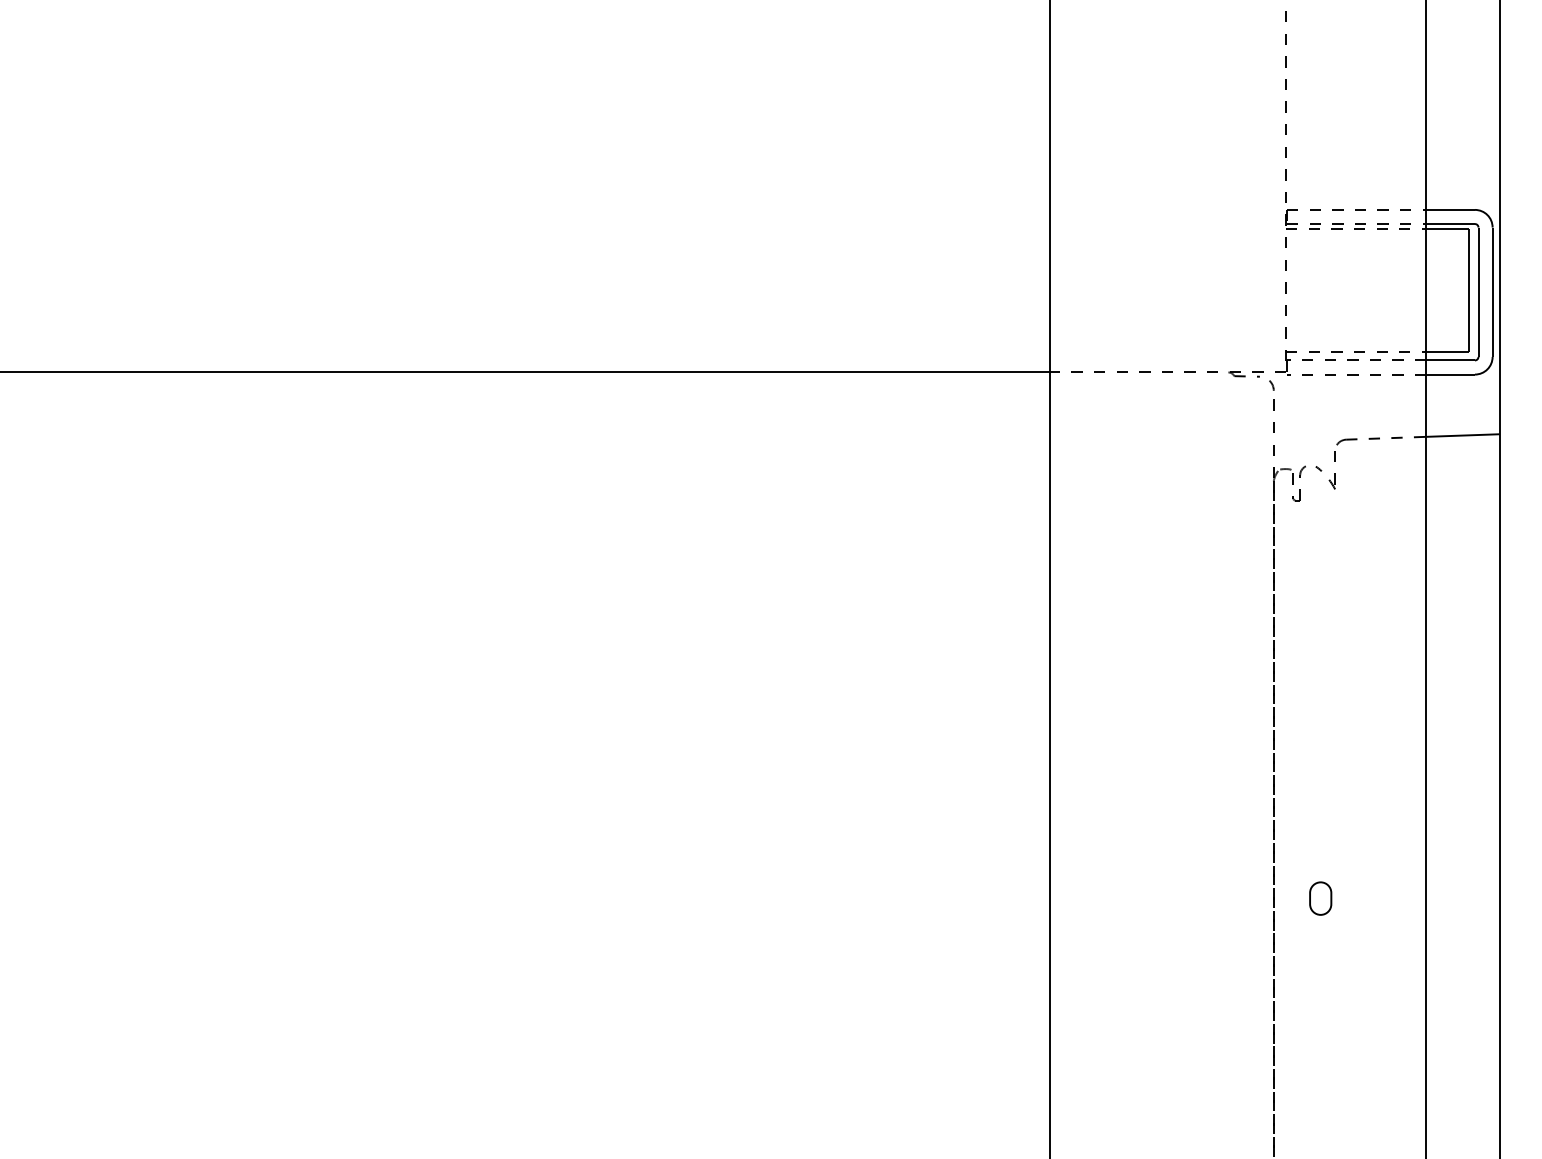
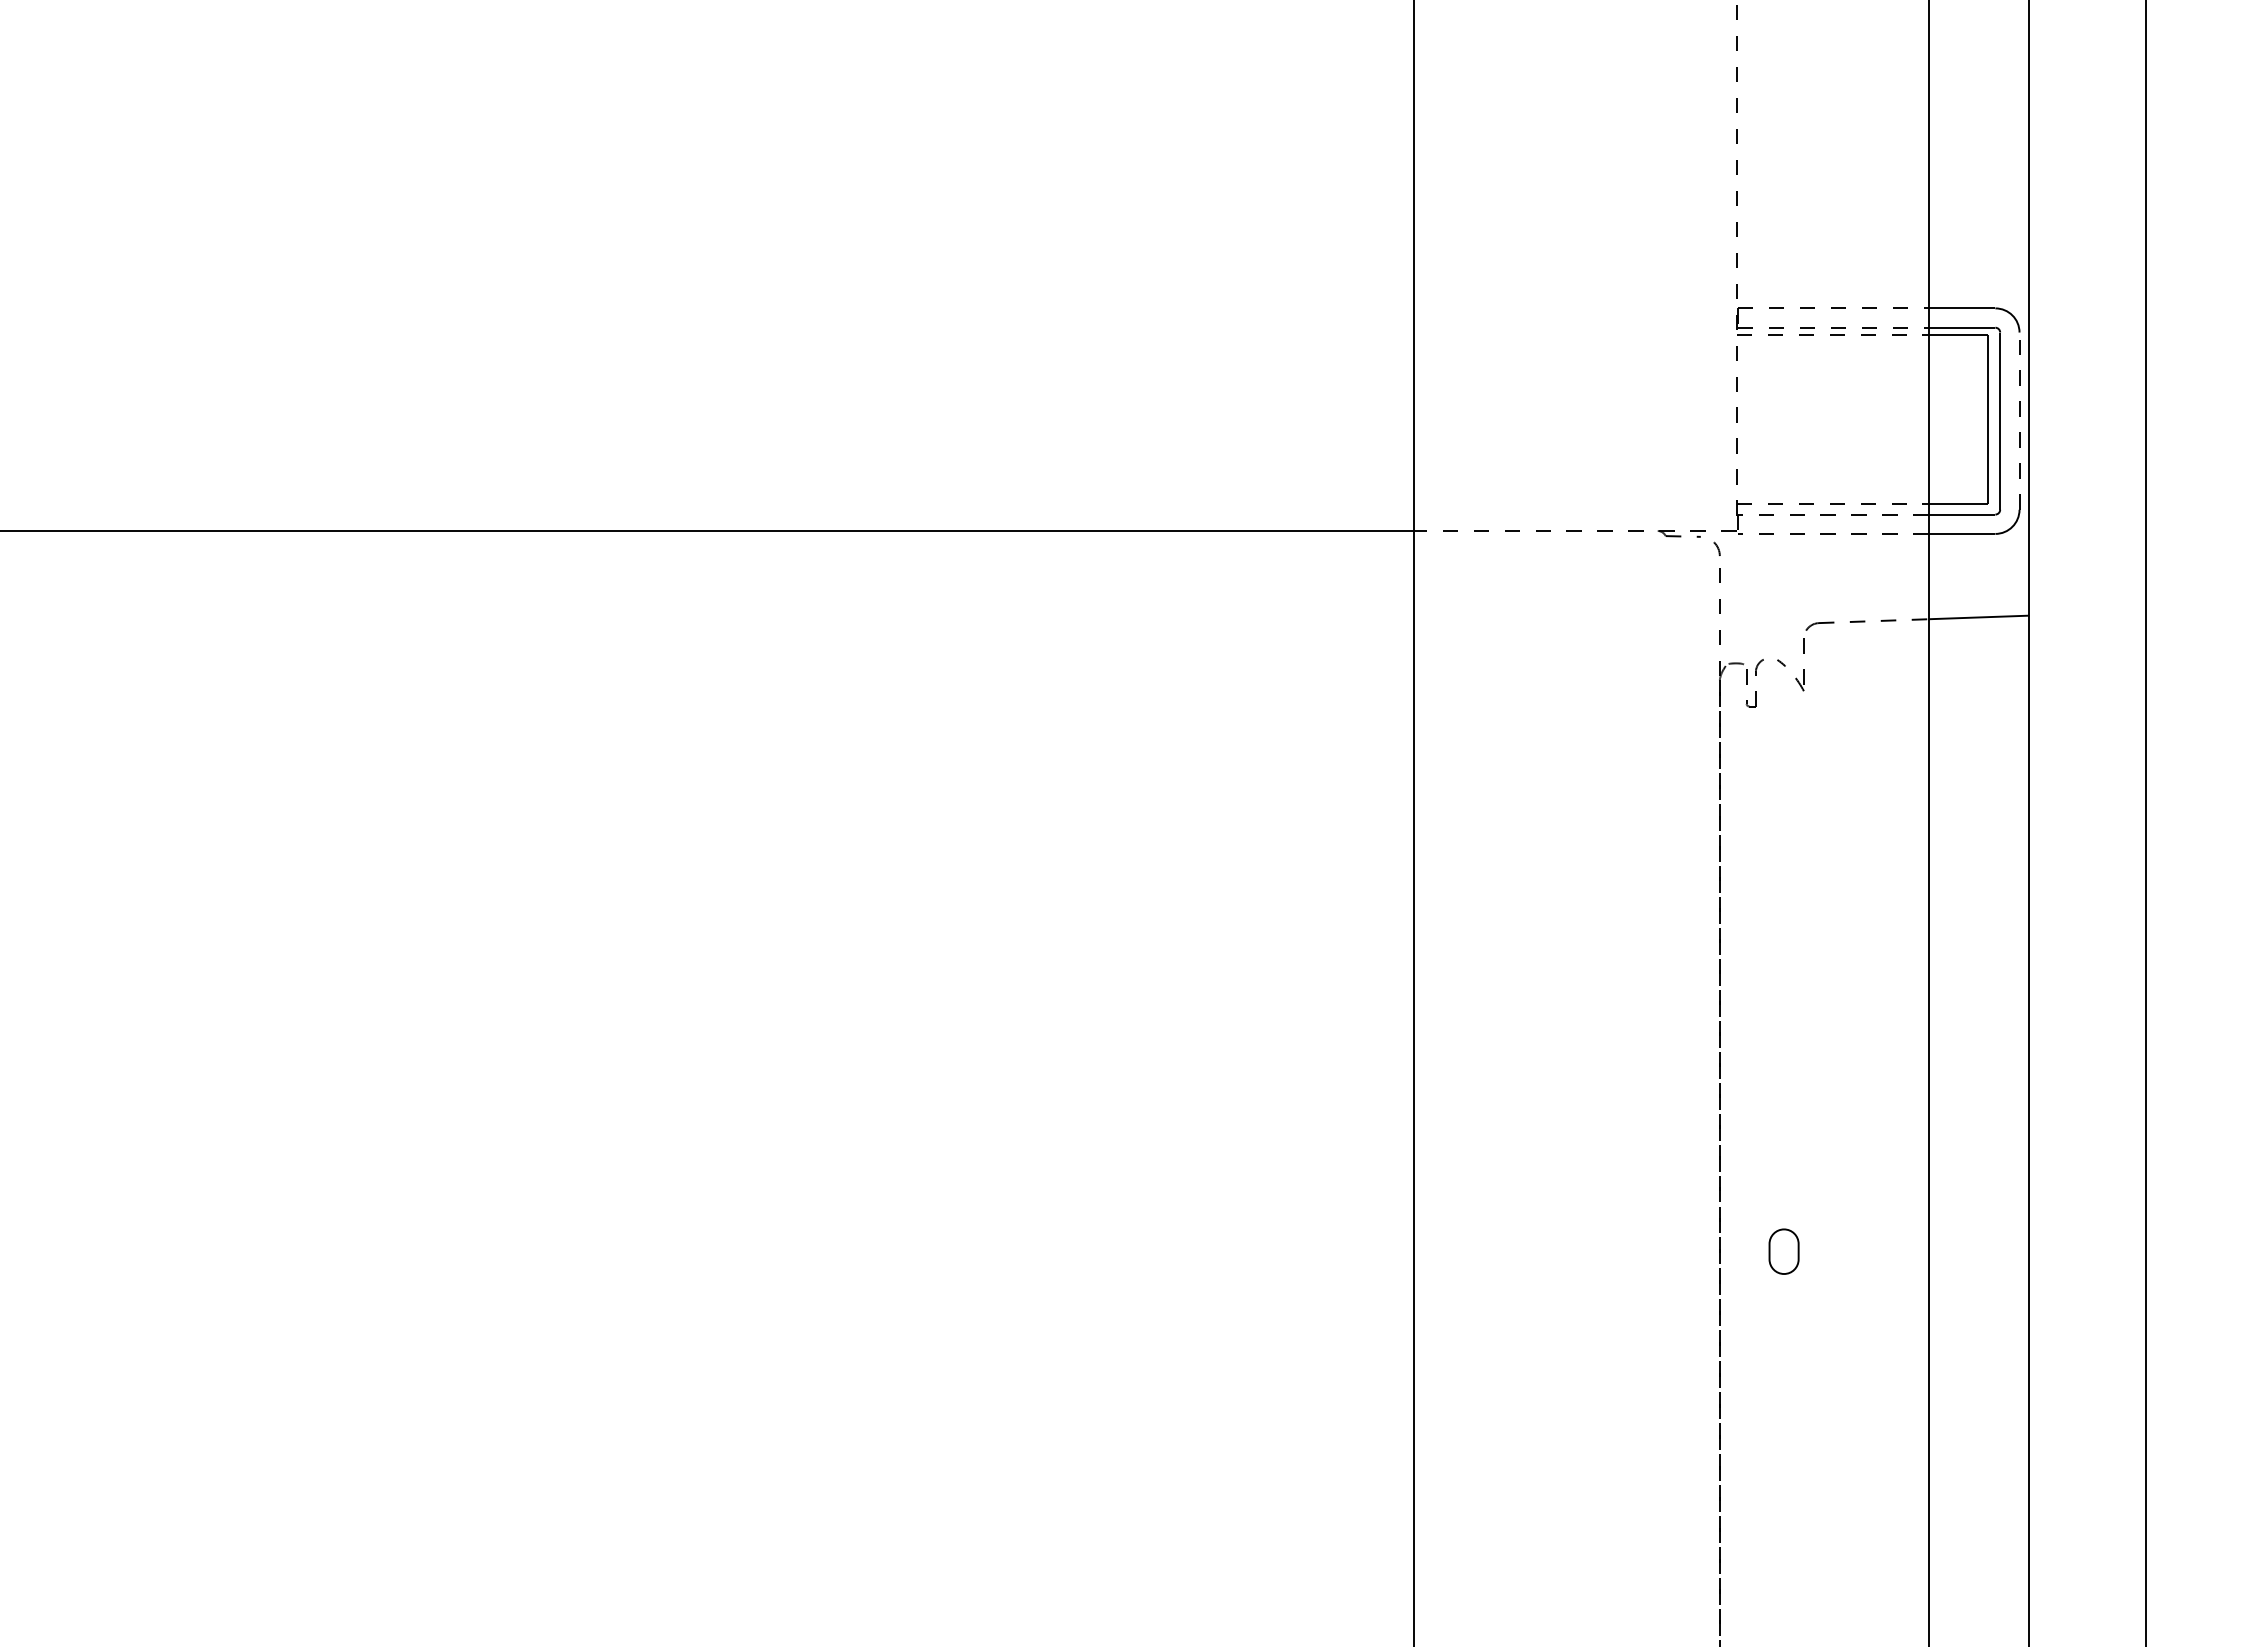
line: (1492, 292) -> (2019, 421), solid -> dashed

